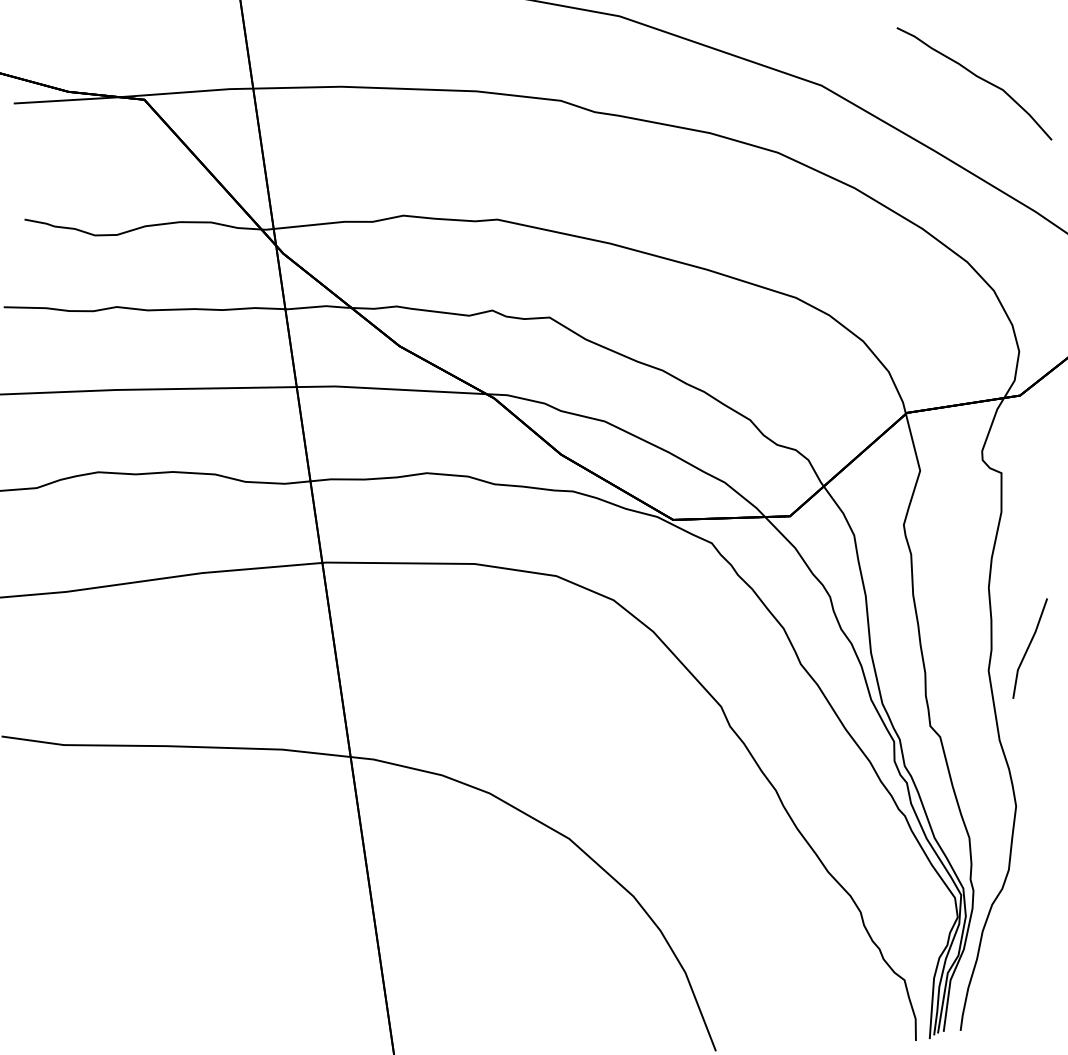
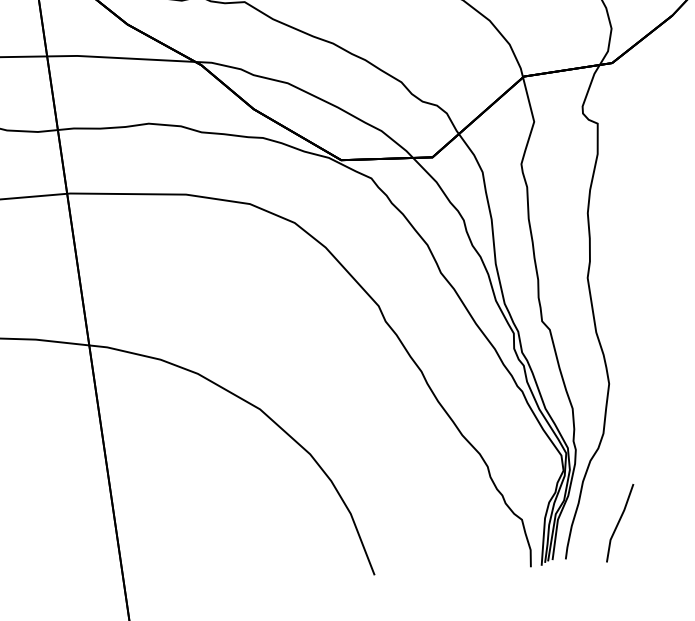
line: (1029, 647) -> (619, 522), moved

